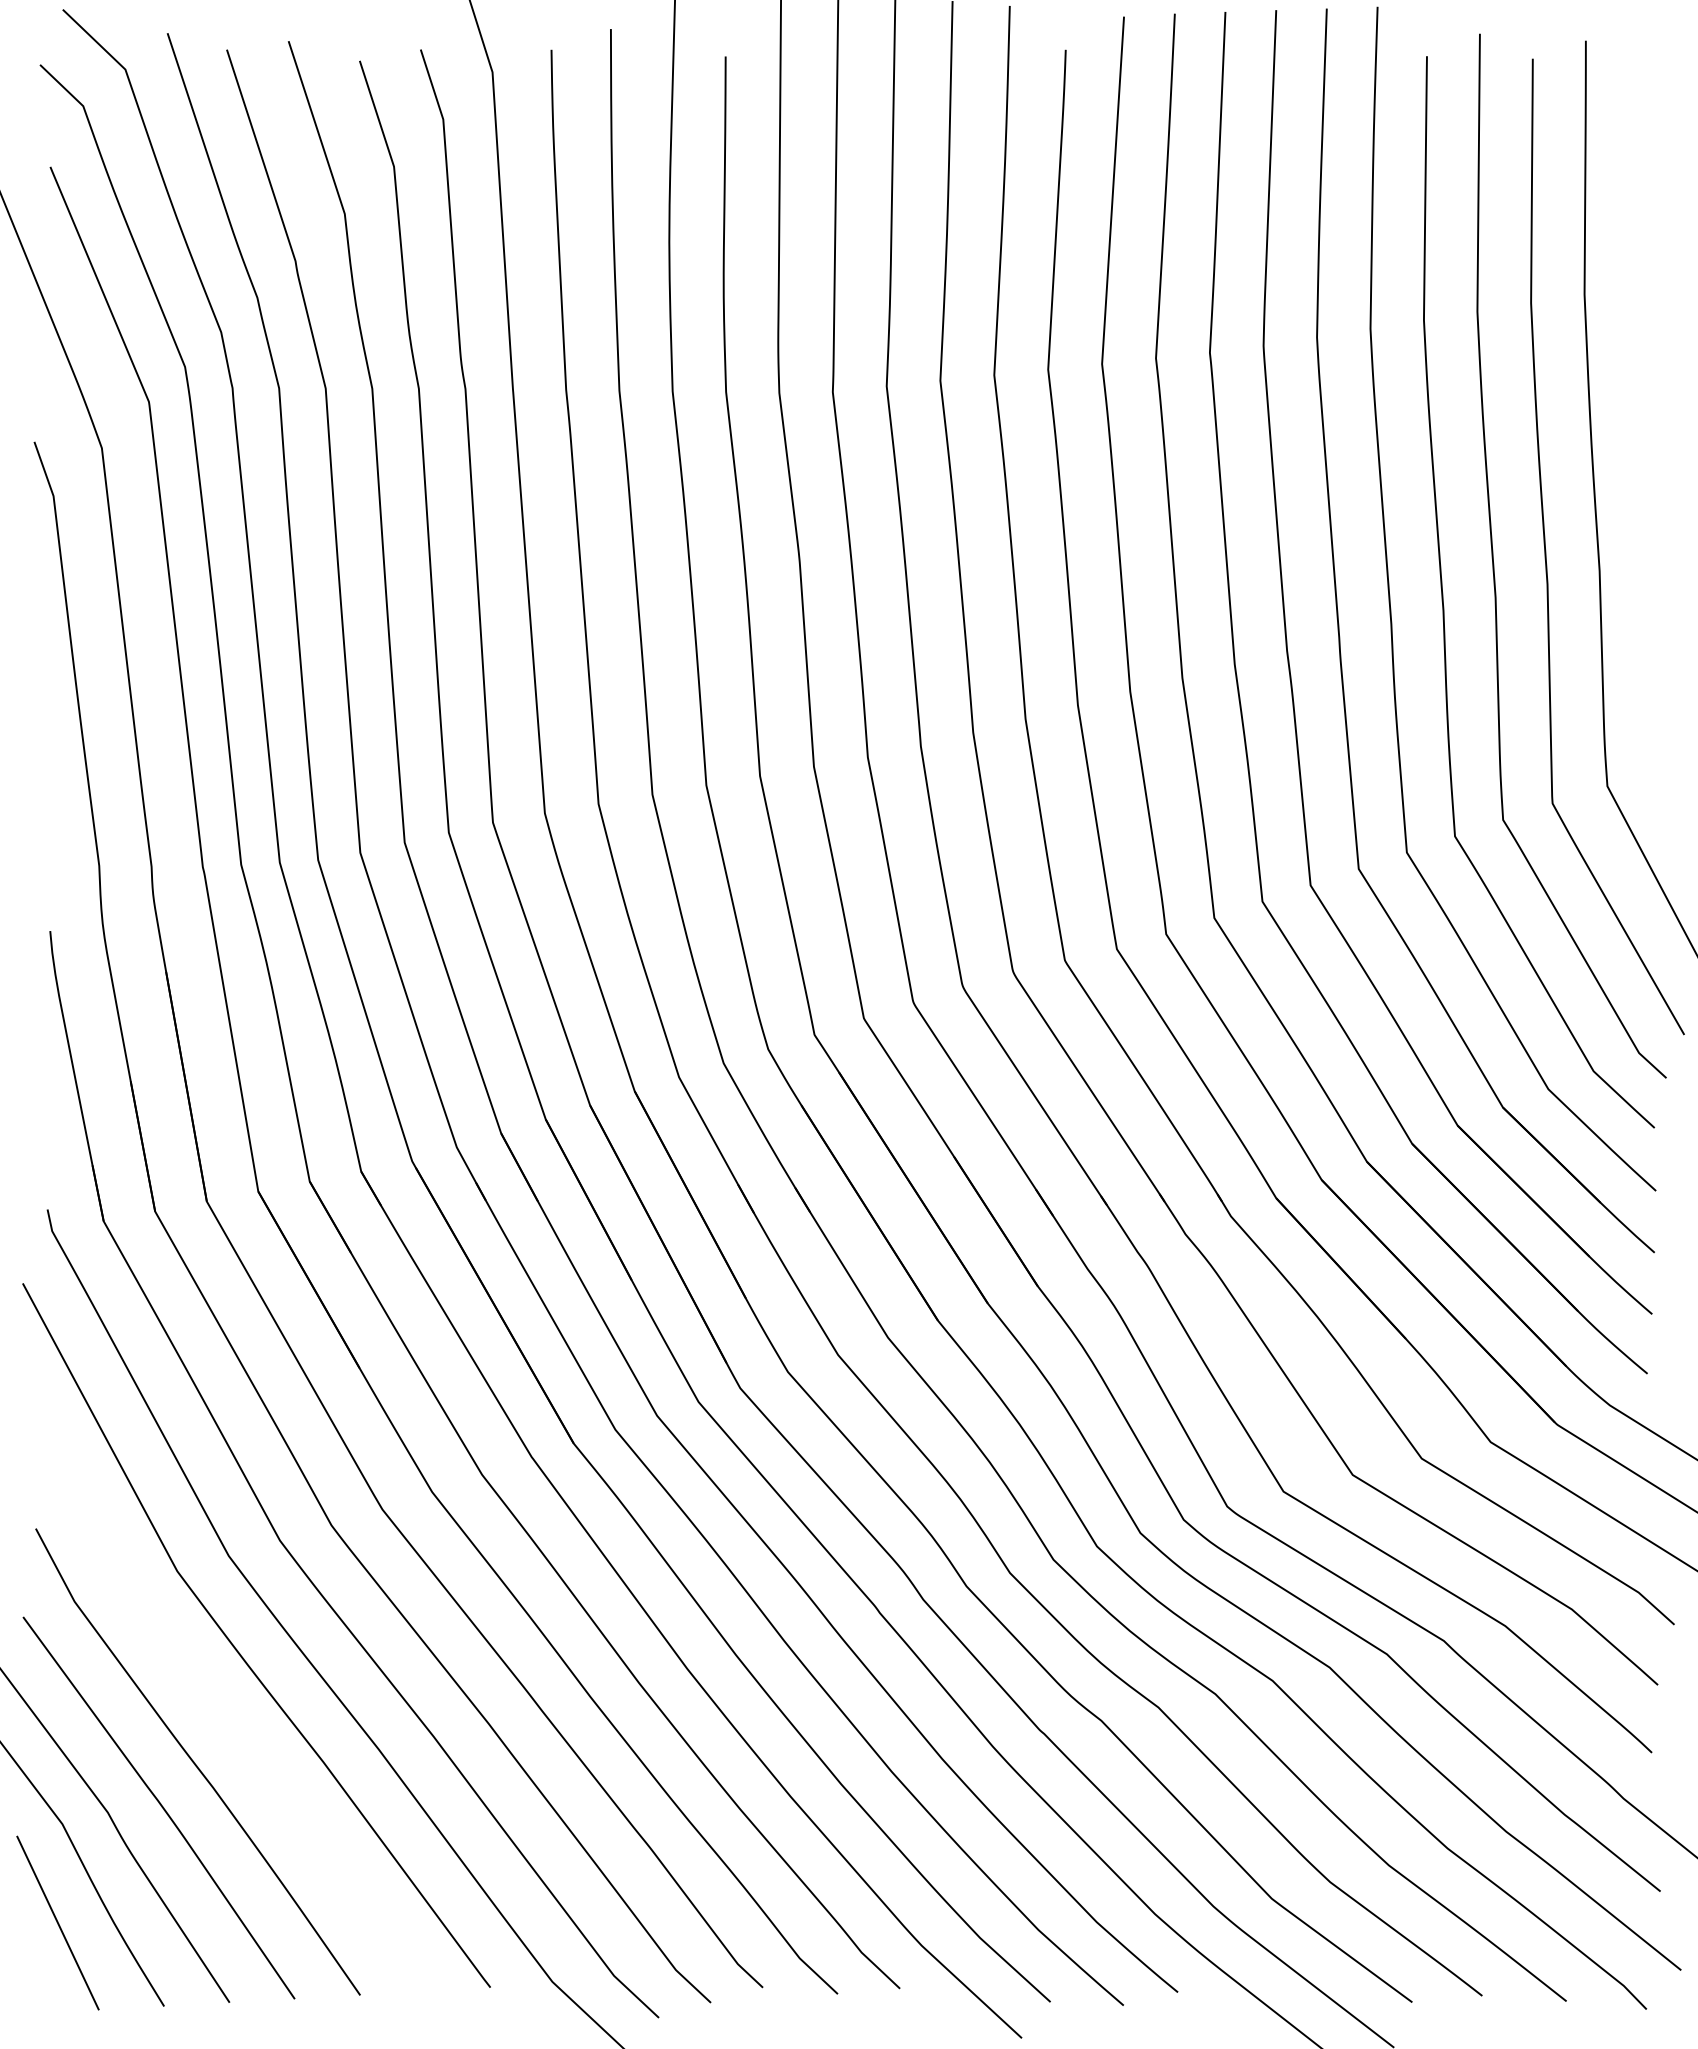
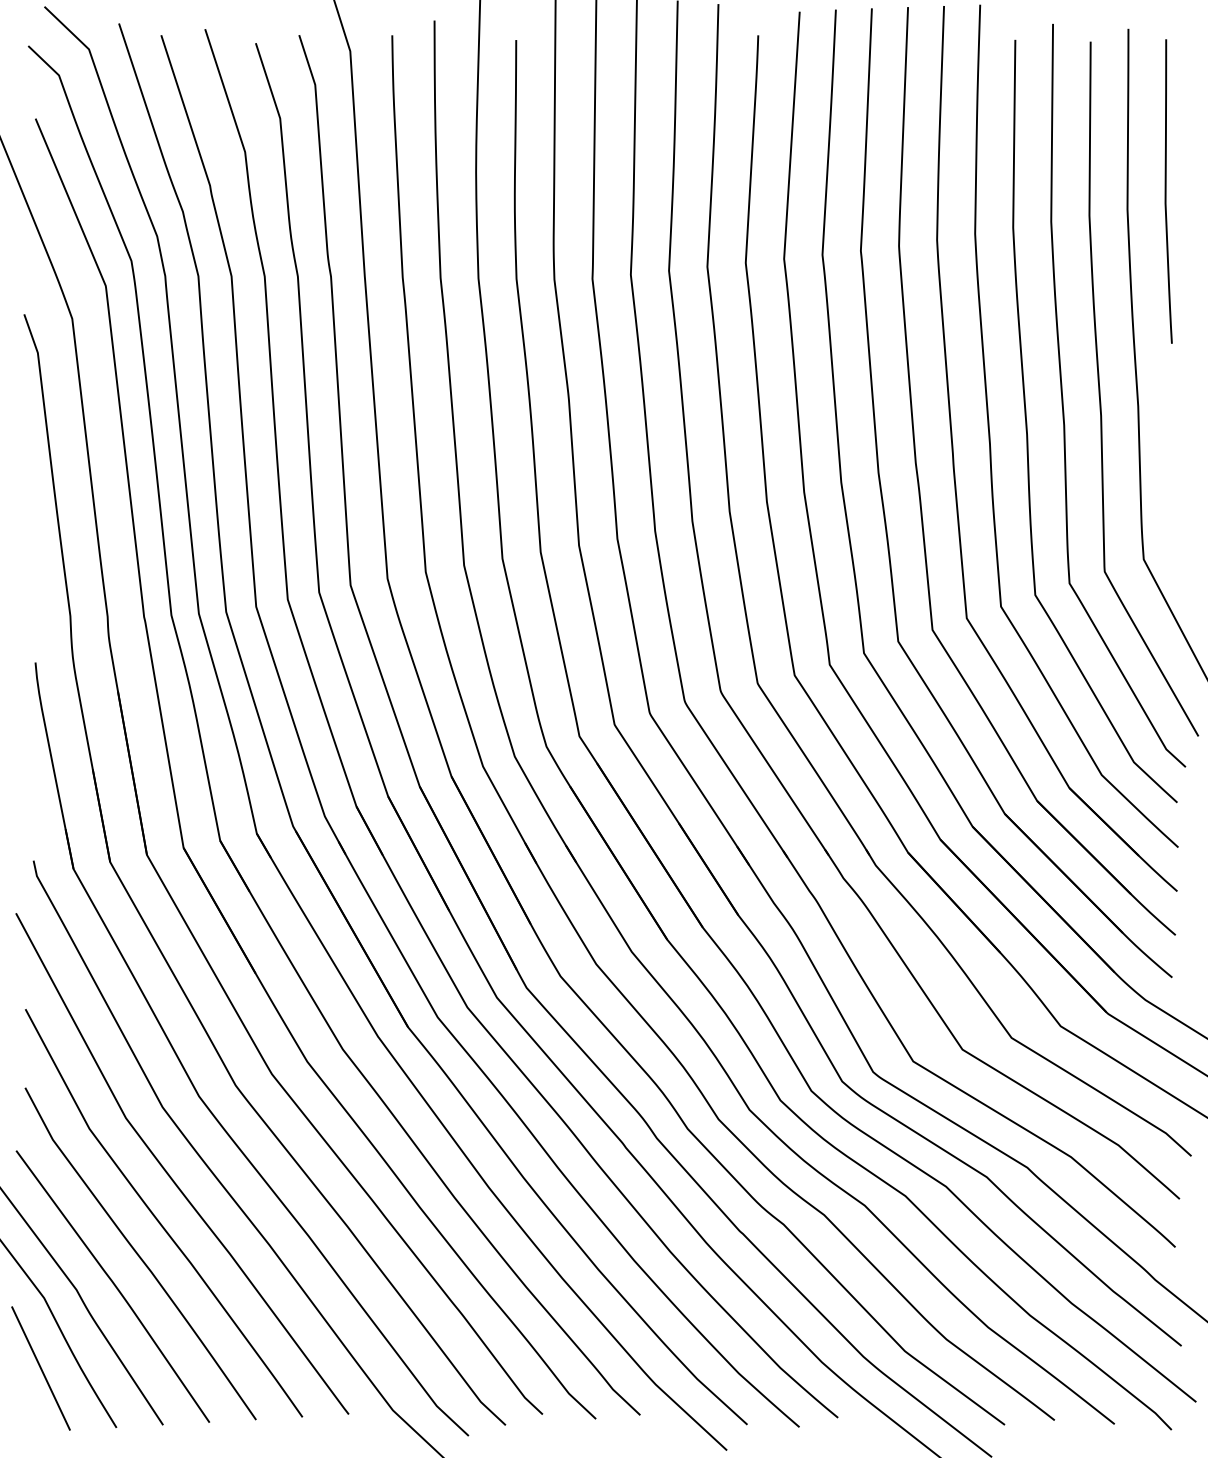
curve: (1638, 269) -> (1165, 191), added
curve: (221, 1712) -> (157, 1218), added

